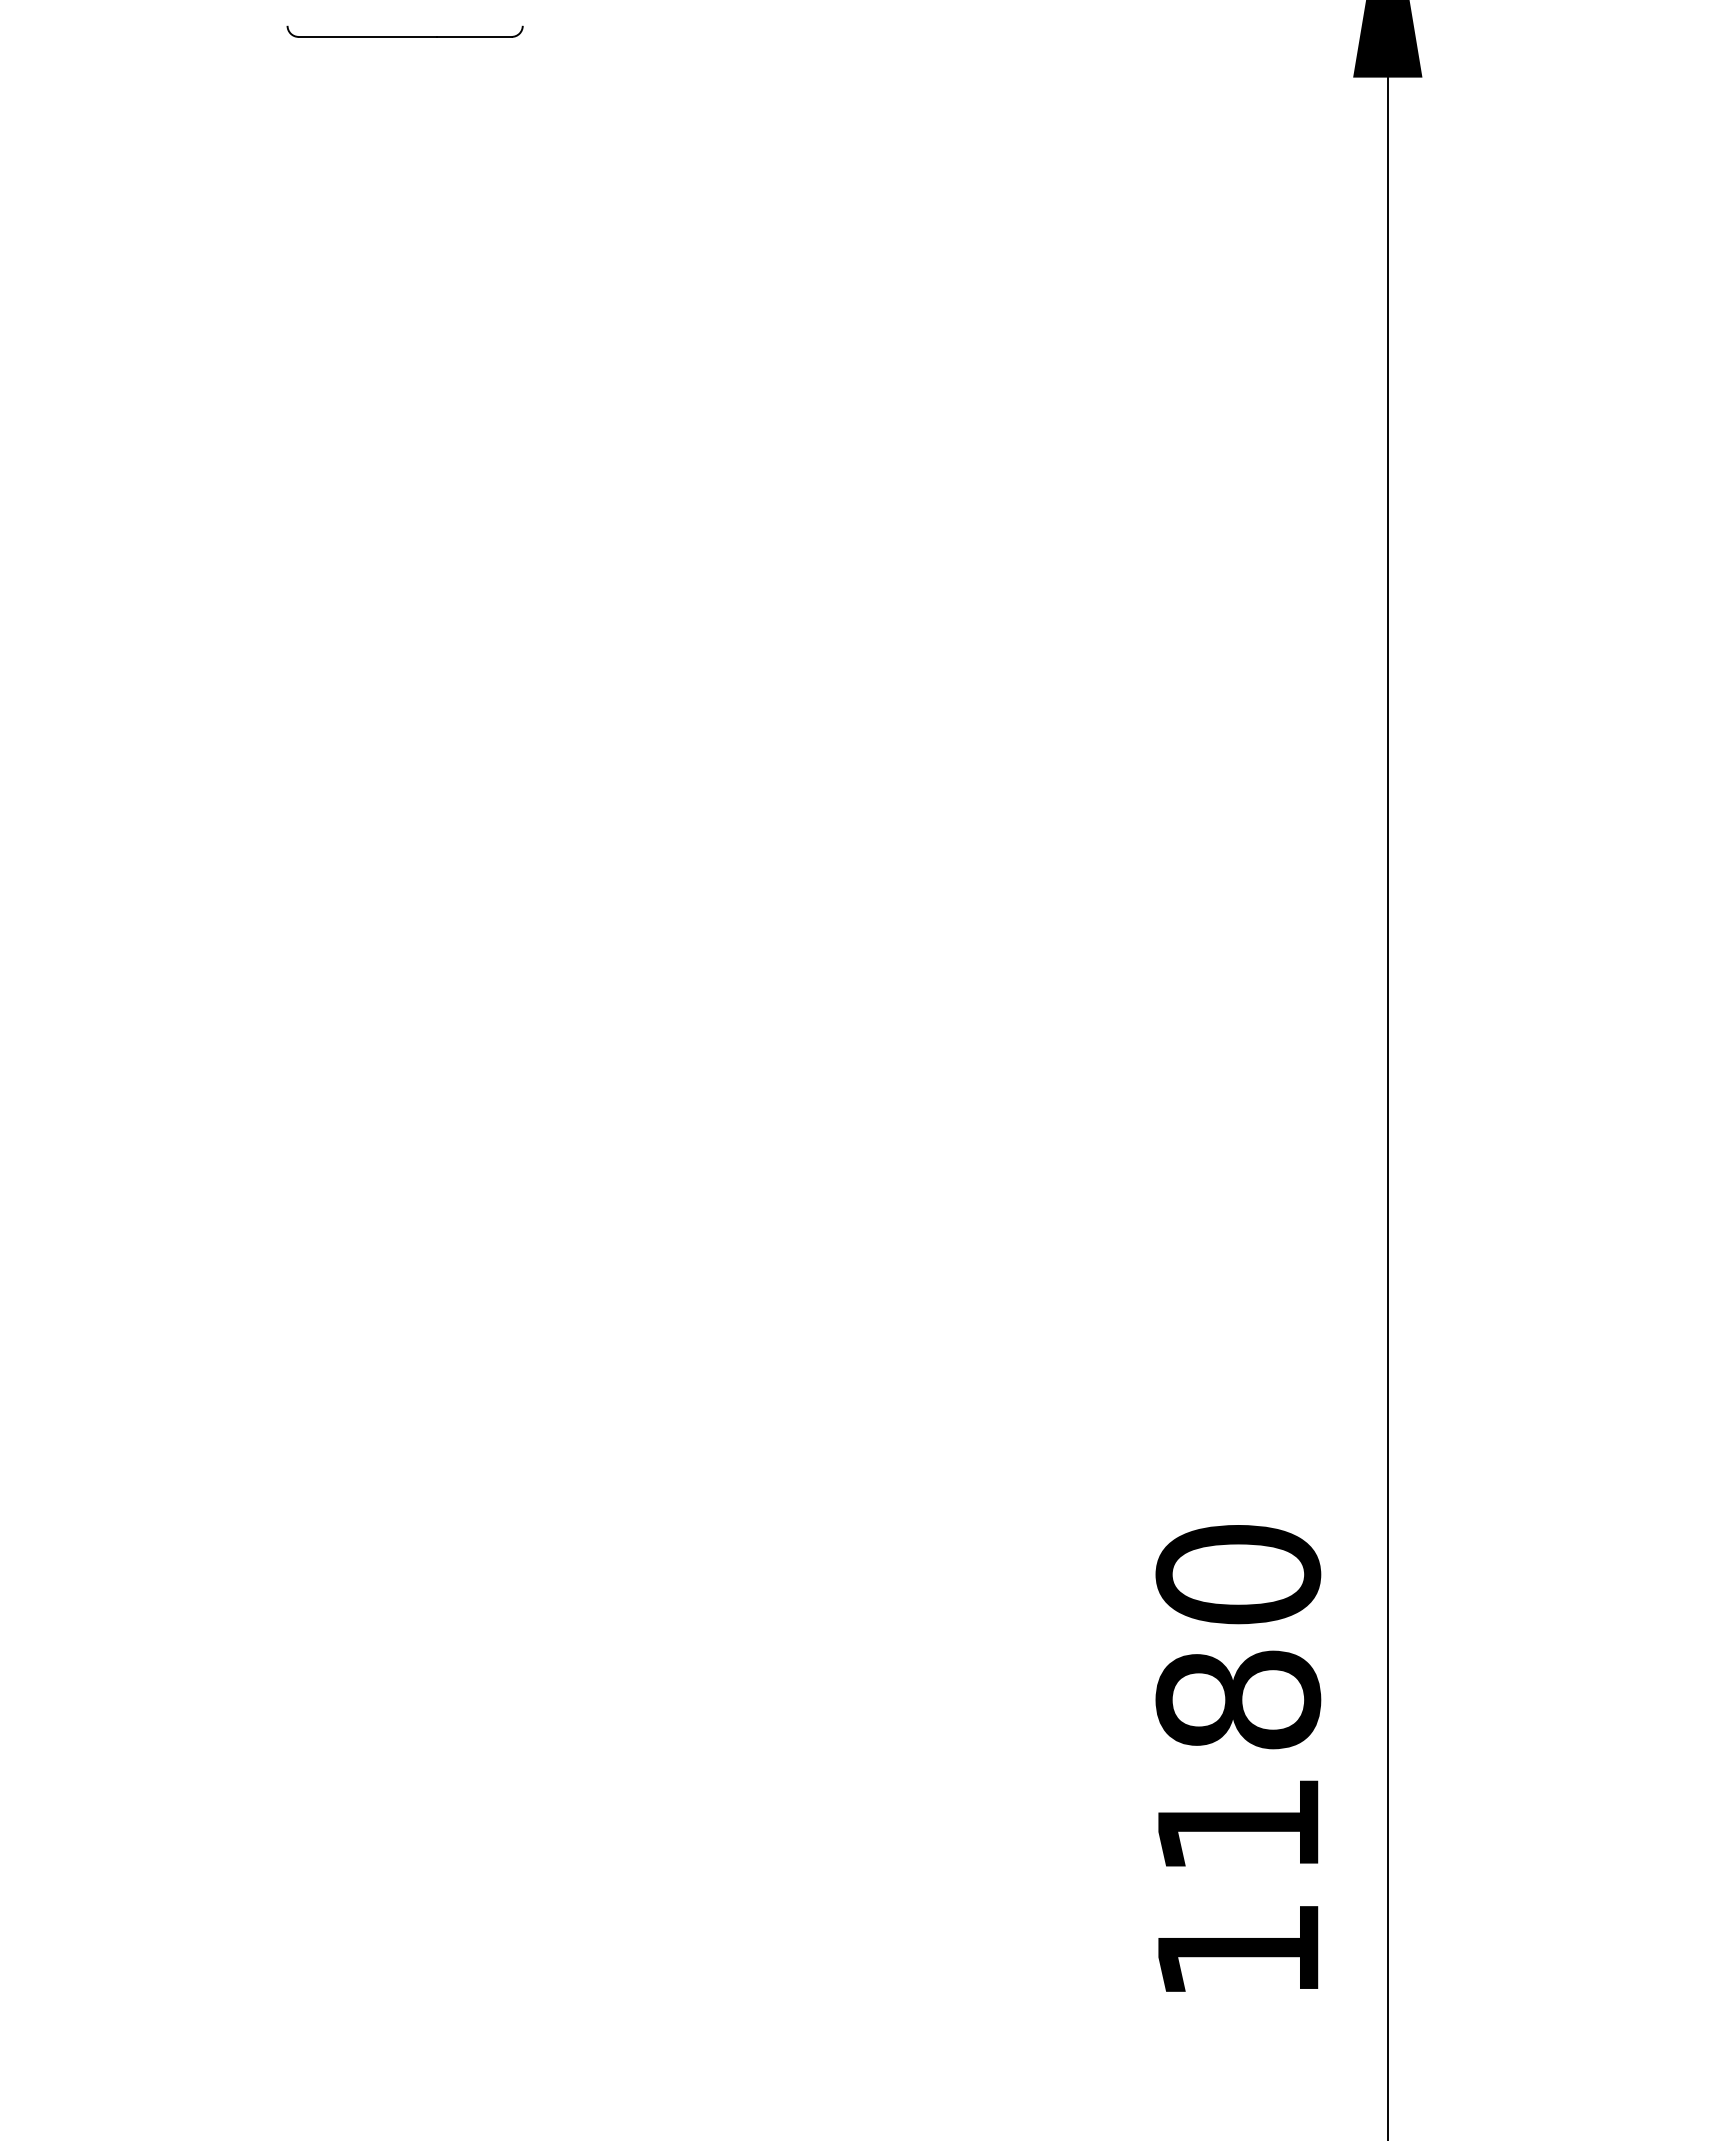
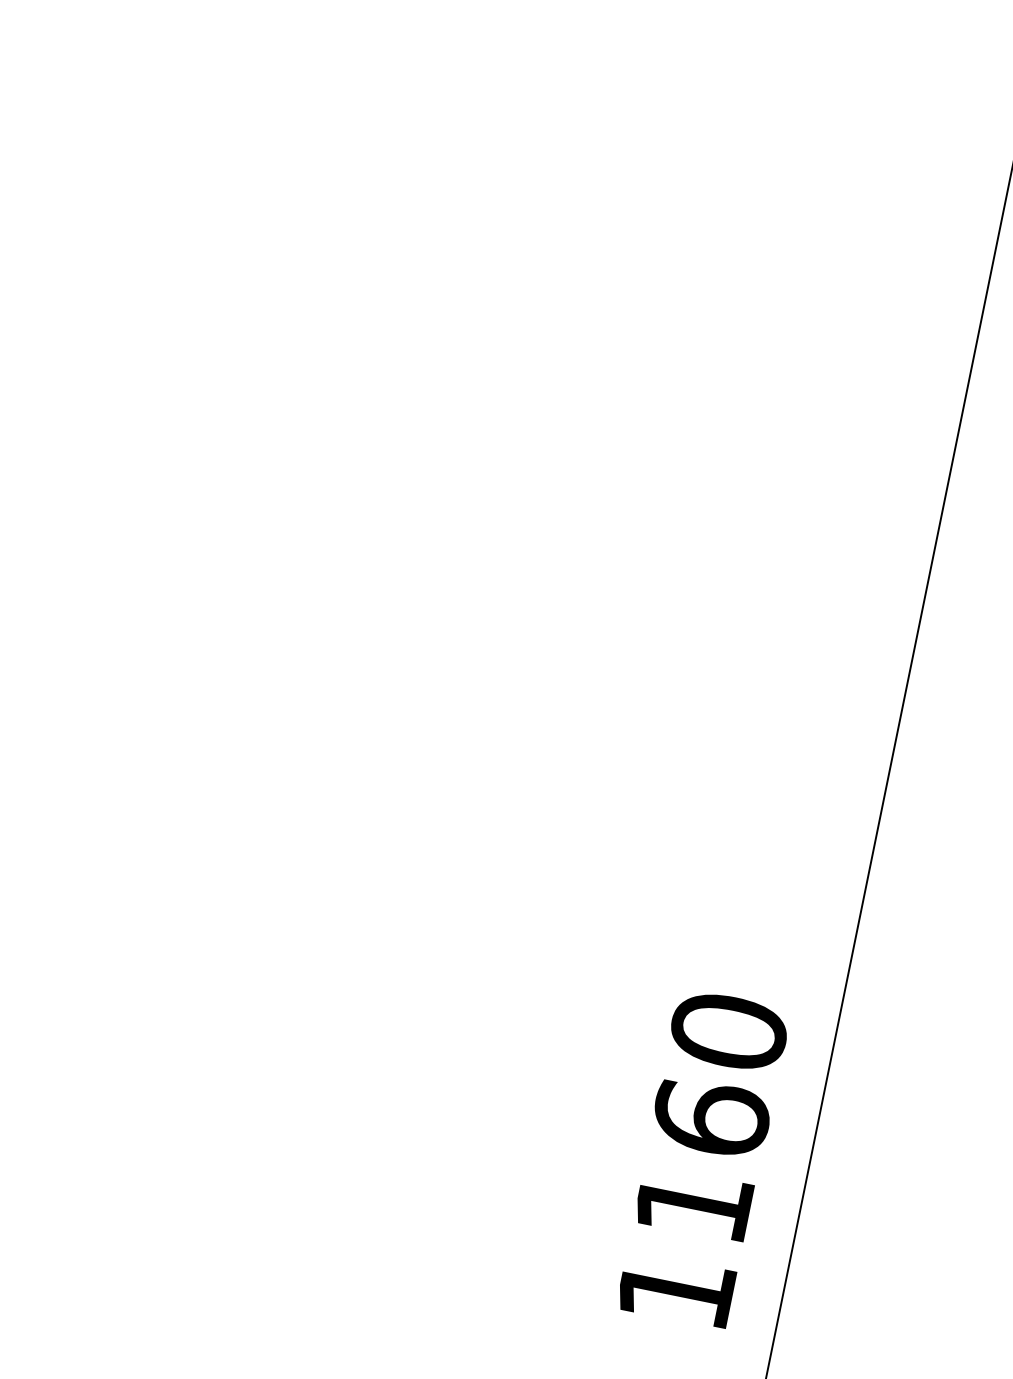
text: (1238, 1699) -> (711, 1117), 1180 -> 1160

